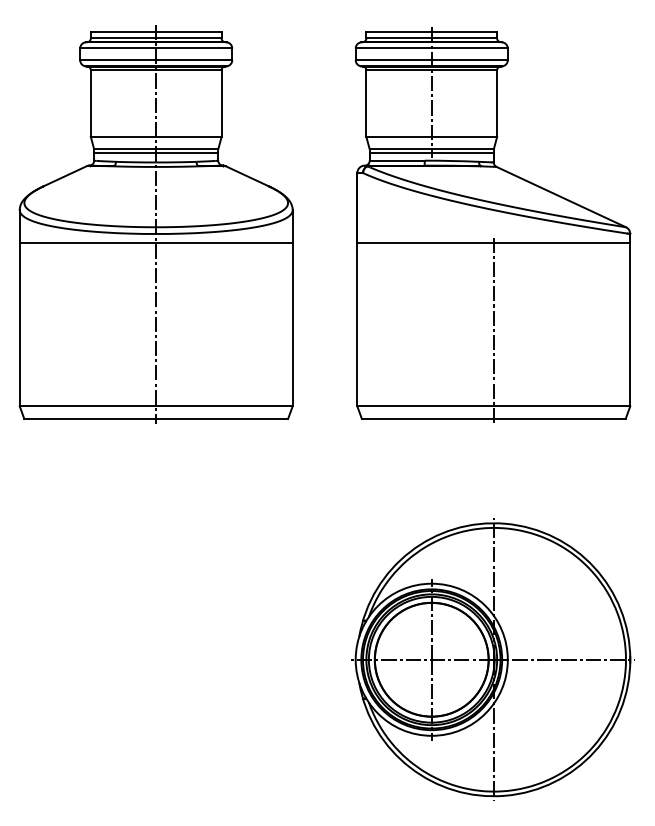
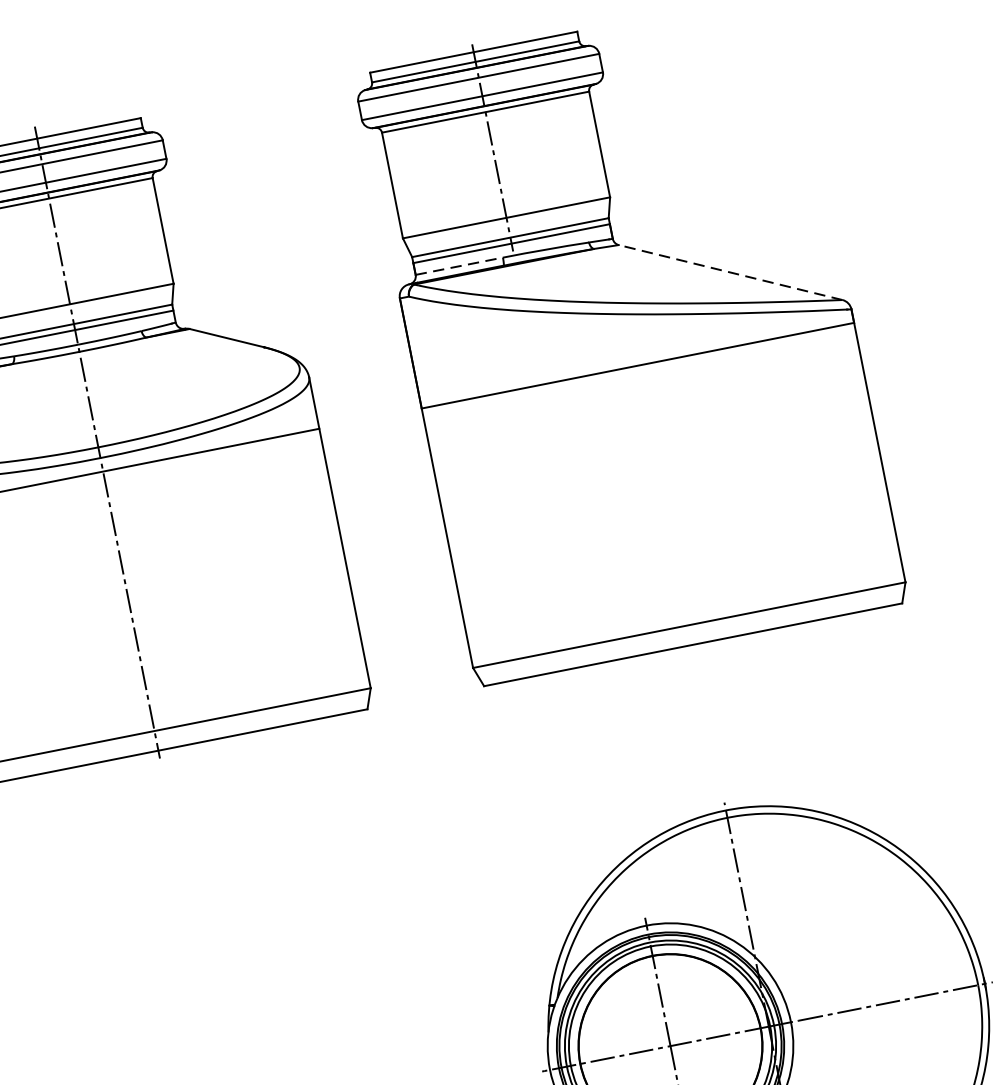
line: (397, 160) -> (459, 265), solid -> dashed
line: (560, 196) -> (729, 271), solid -> dashed
line: (493, 330) -> (665, 505), removed

